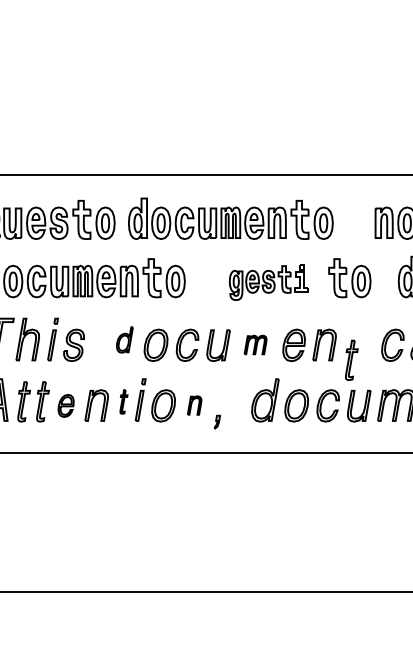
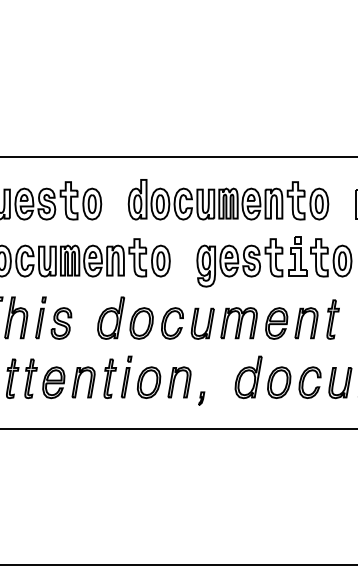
part: (230, 218) -> (228, 199), moved
part: (268, 282) -> (251, 262), size x1.43
part: (124, 339) -> (110, 317), size x1.67
part: (255, 344) -> (238, 322), size x1.67
part: (351, 359) -> (332, 318), moved
part: (123, 401) -> (109, 378), size x1.67
part: (65, 405) -> (53, 382), size x1.43
part: (194, 405) -> (179, 382), size x1.67

